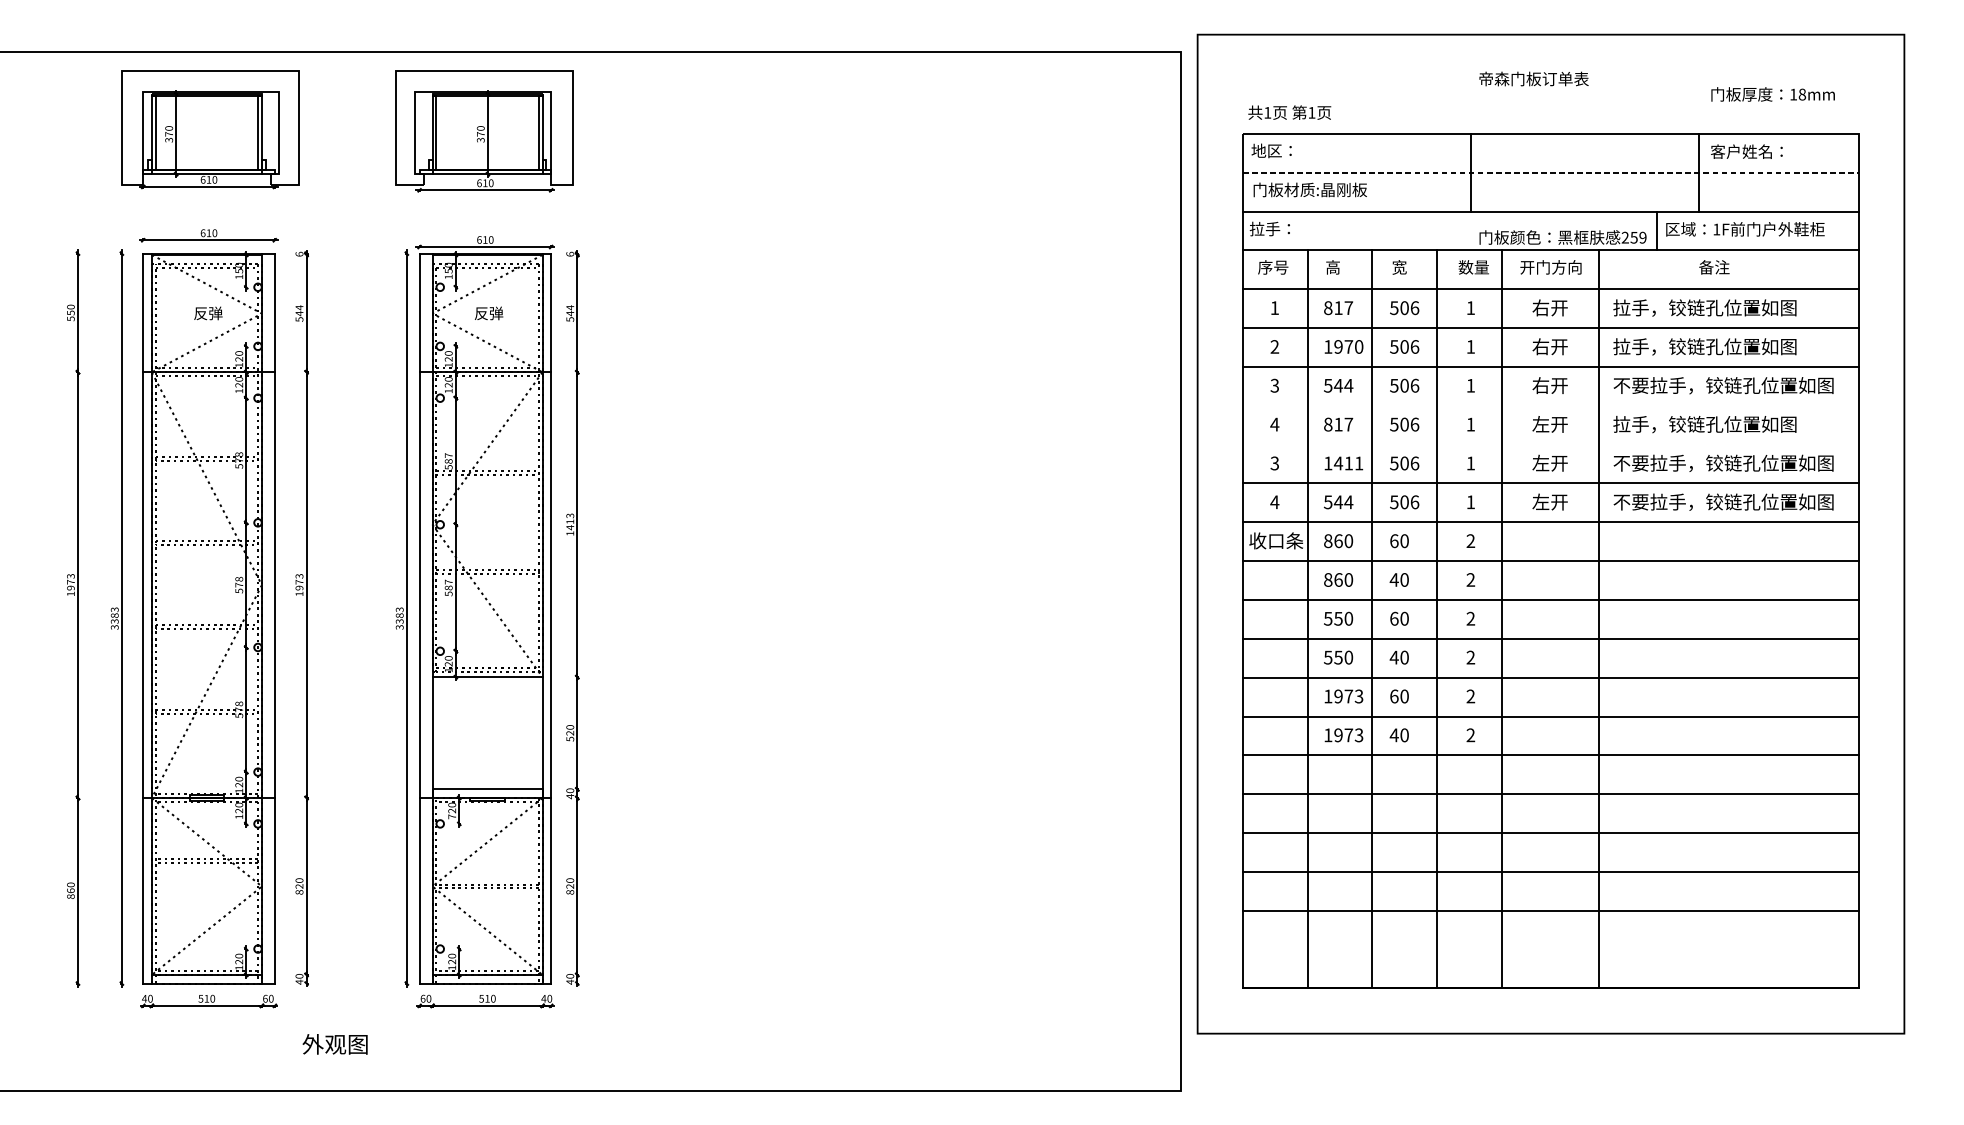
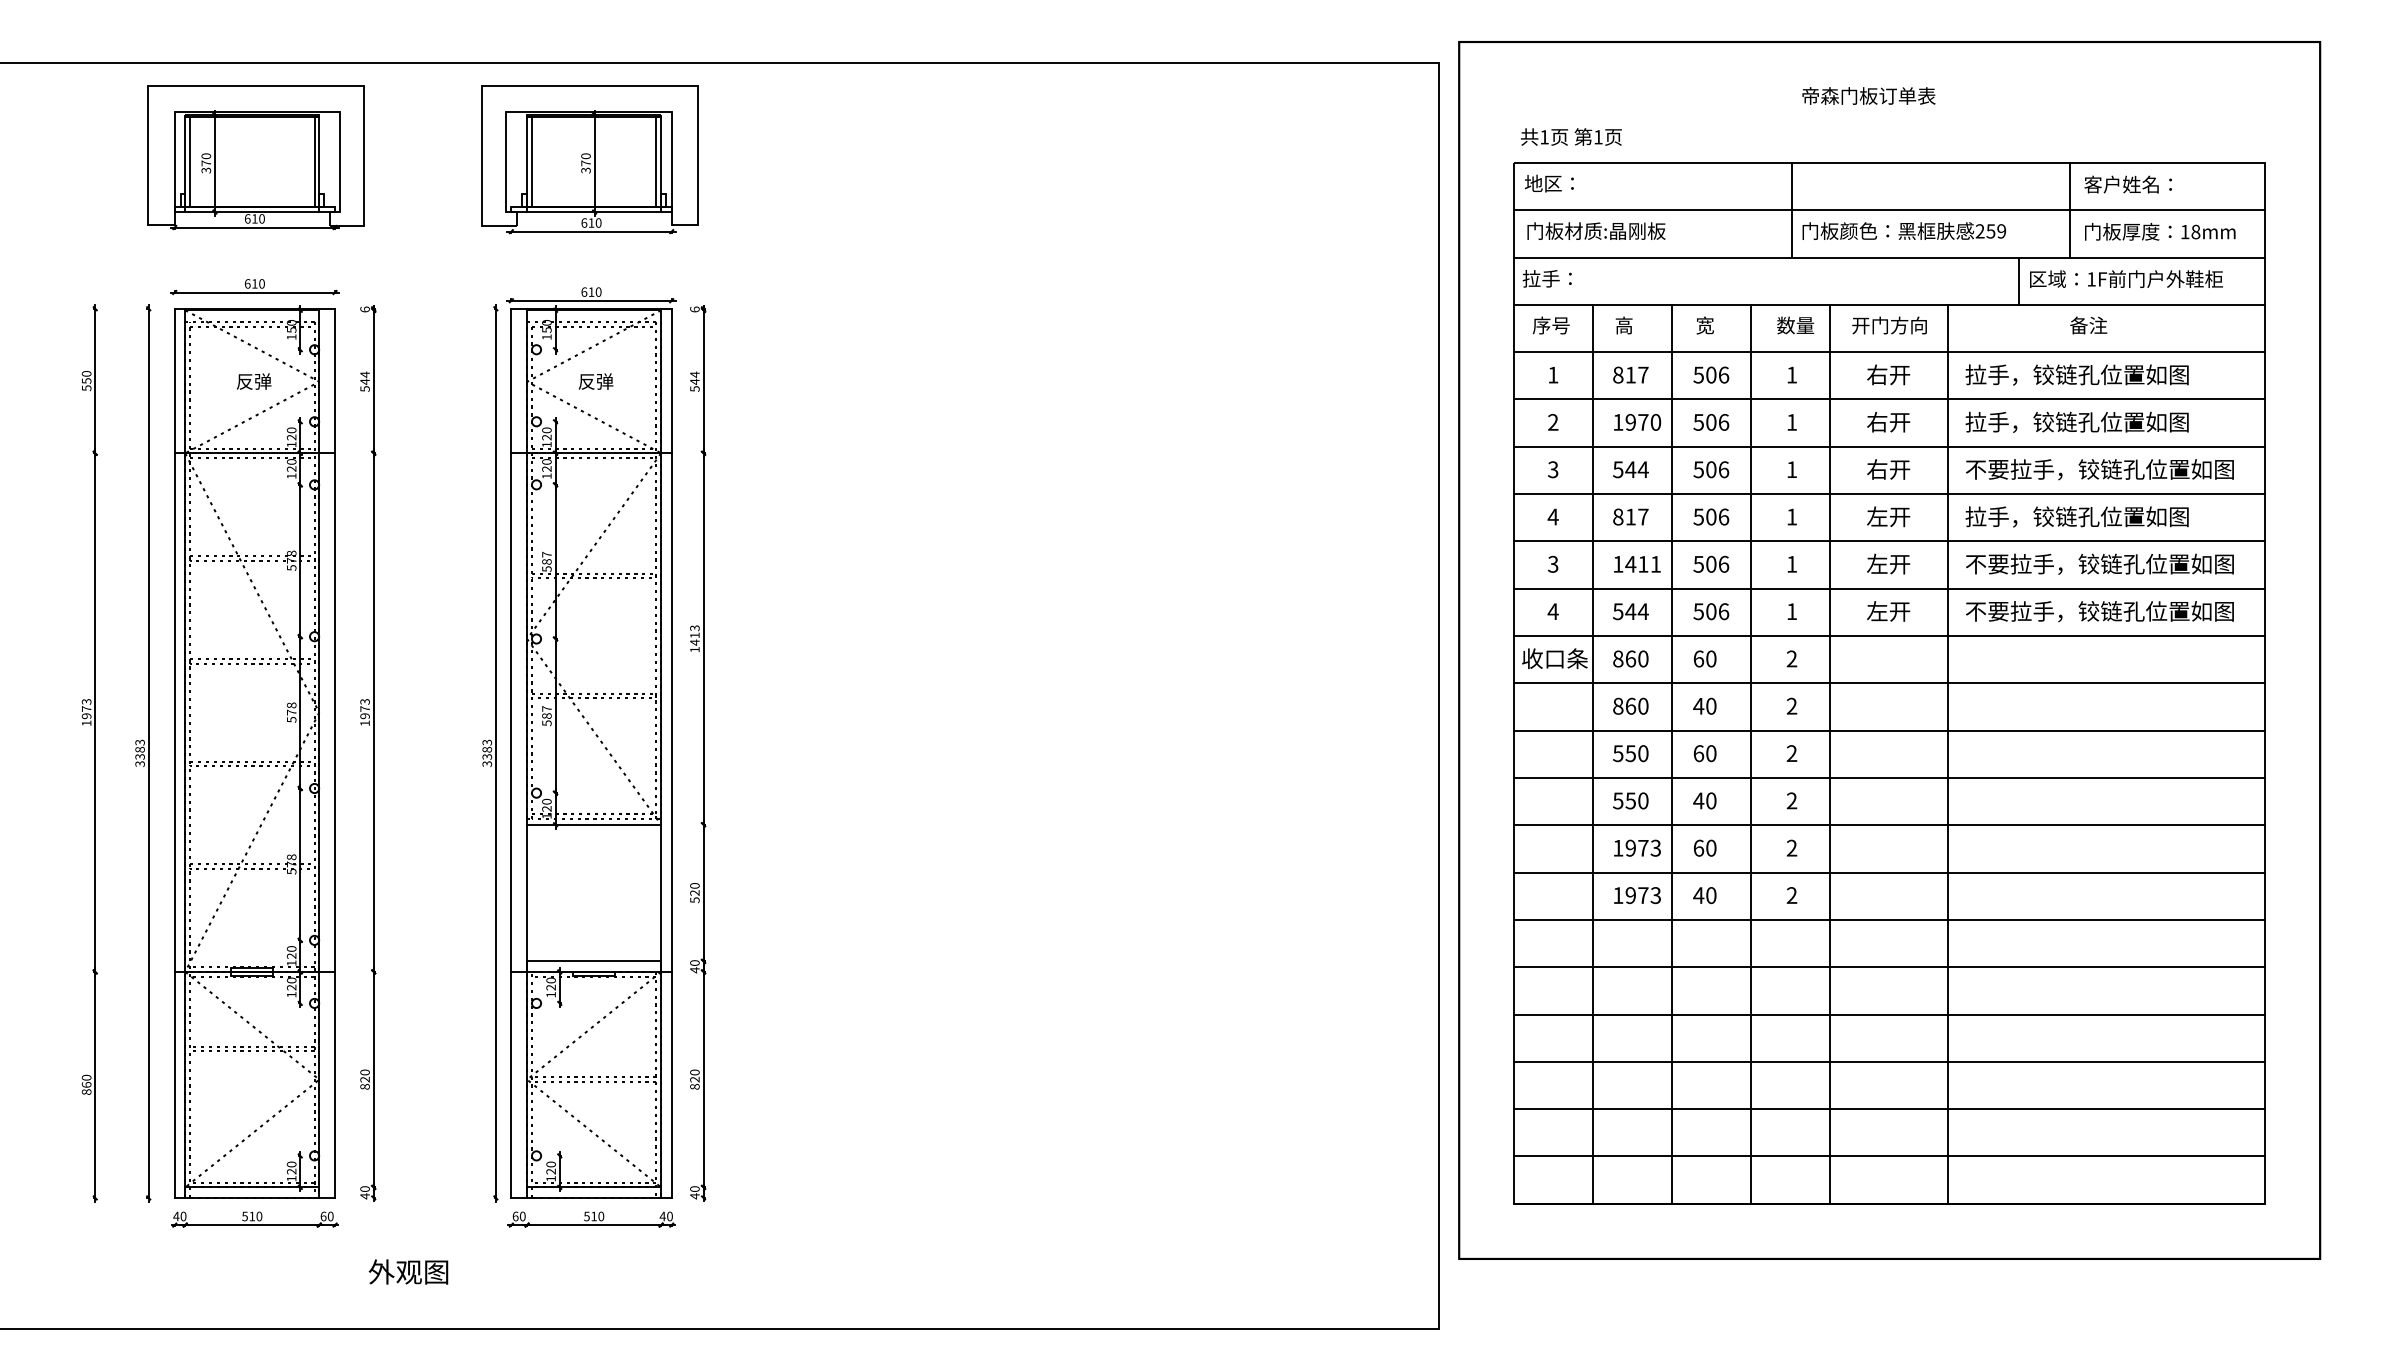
text: (1773, 94) -> (2160, 231), moved
line: (1551, 172) -> (1890, 210), dashed -> solid
text: (1562, 237) -> (1903, 230), moved
line: (1550, 406) -> (1889, 494), added
line: (1550, 444) -> (1889, 541), added
text: (451, 816) -> (550, 994), 720 -> 120
line: (1550, 949) -> (1889, 1156), added

